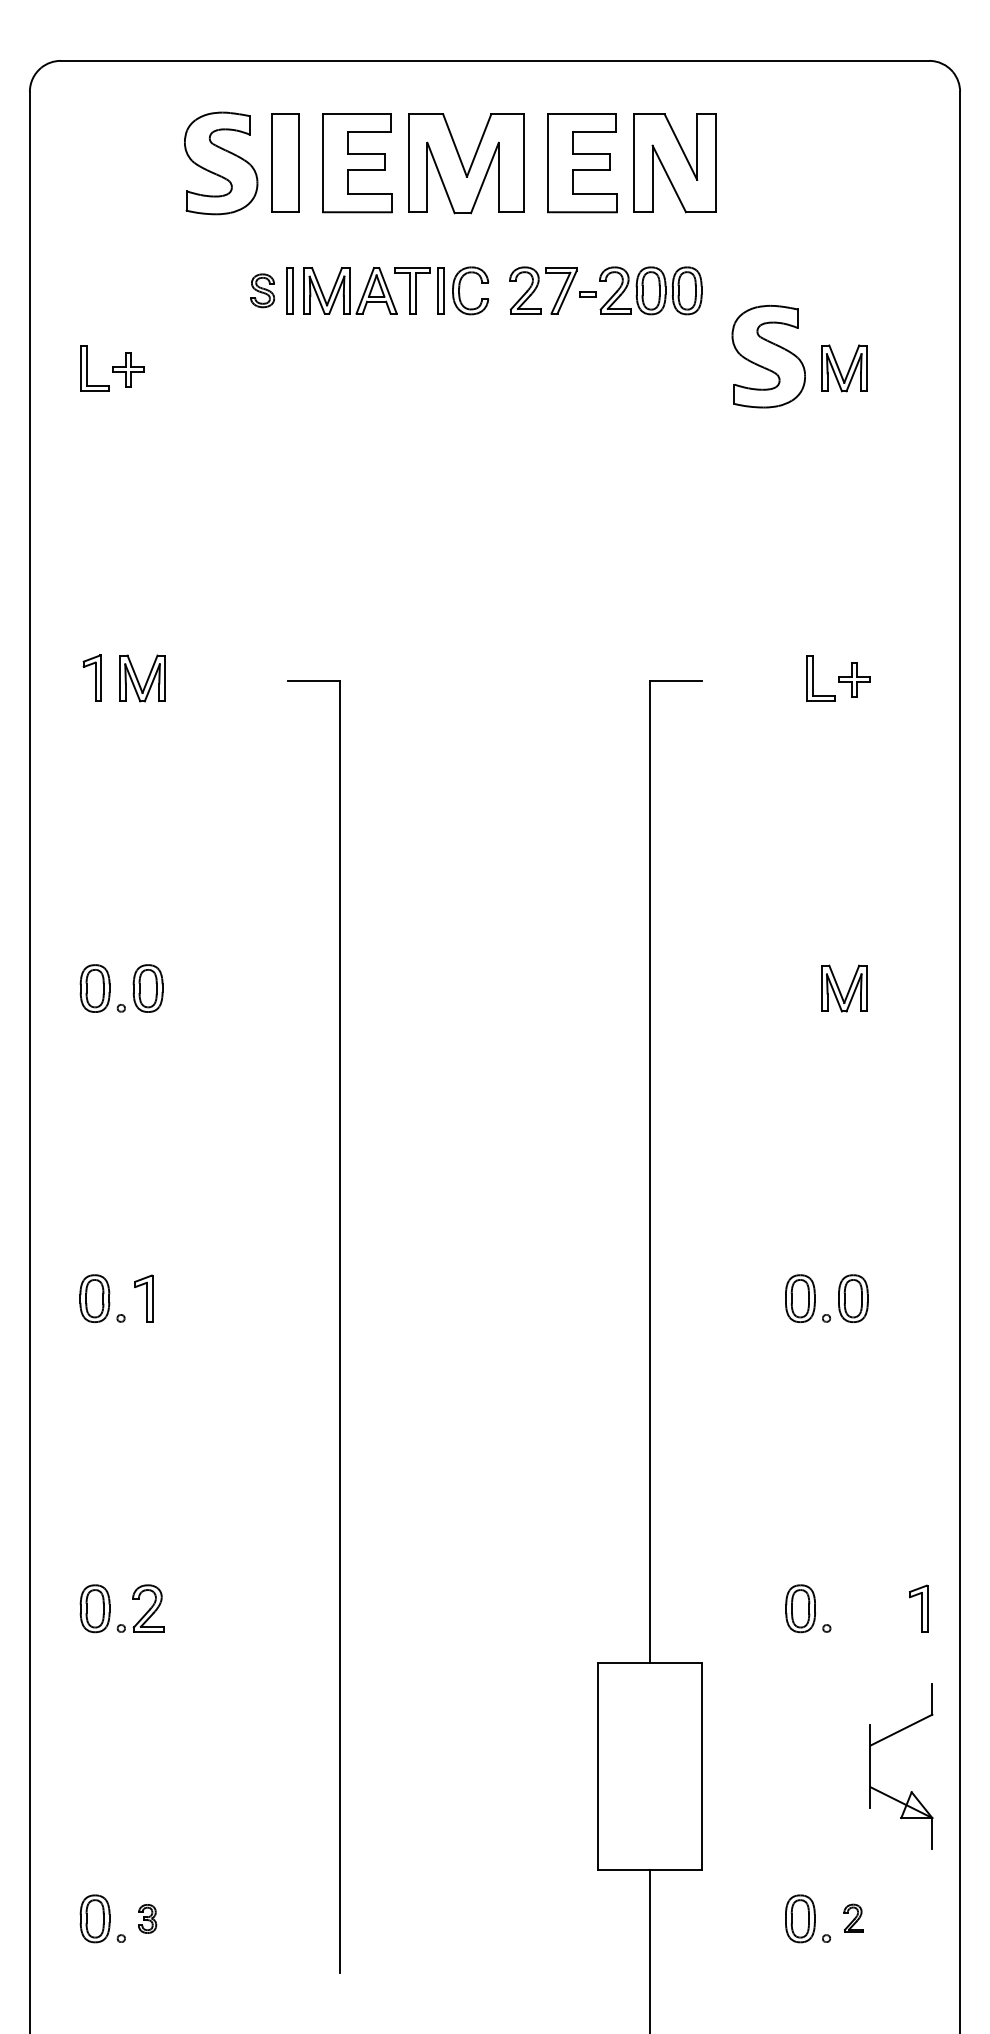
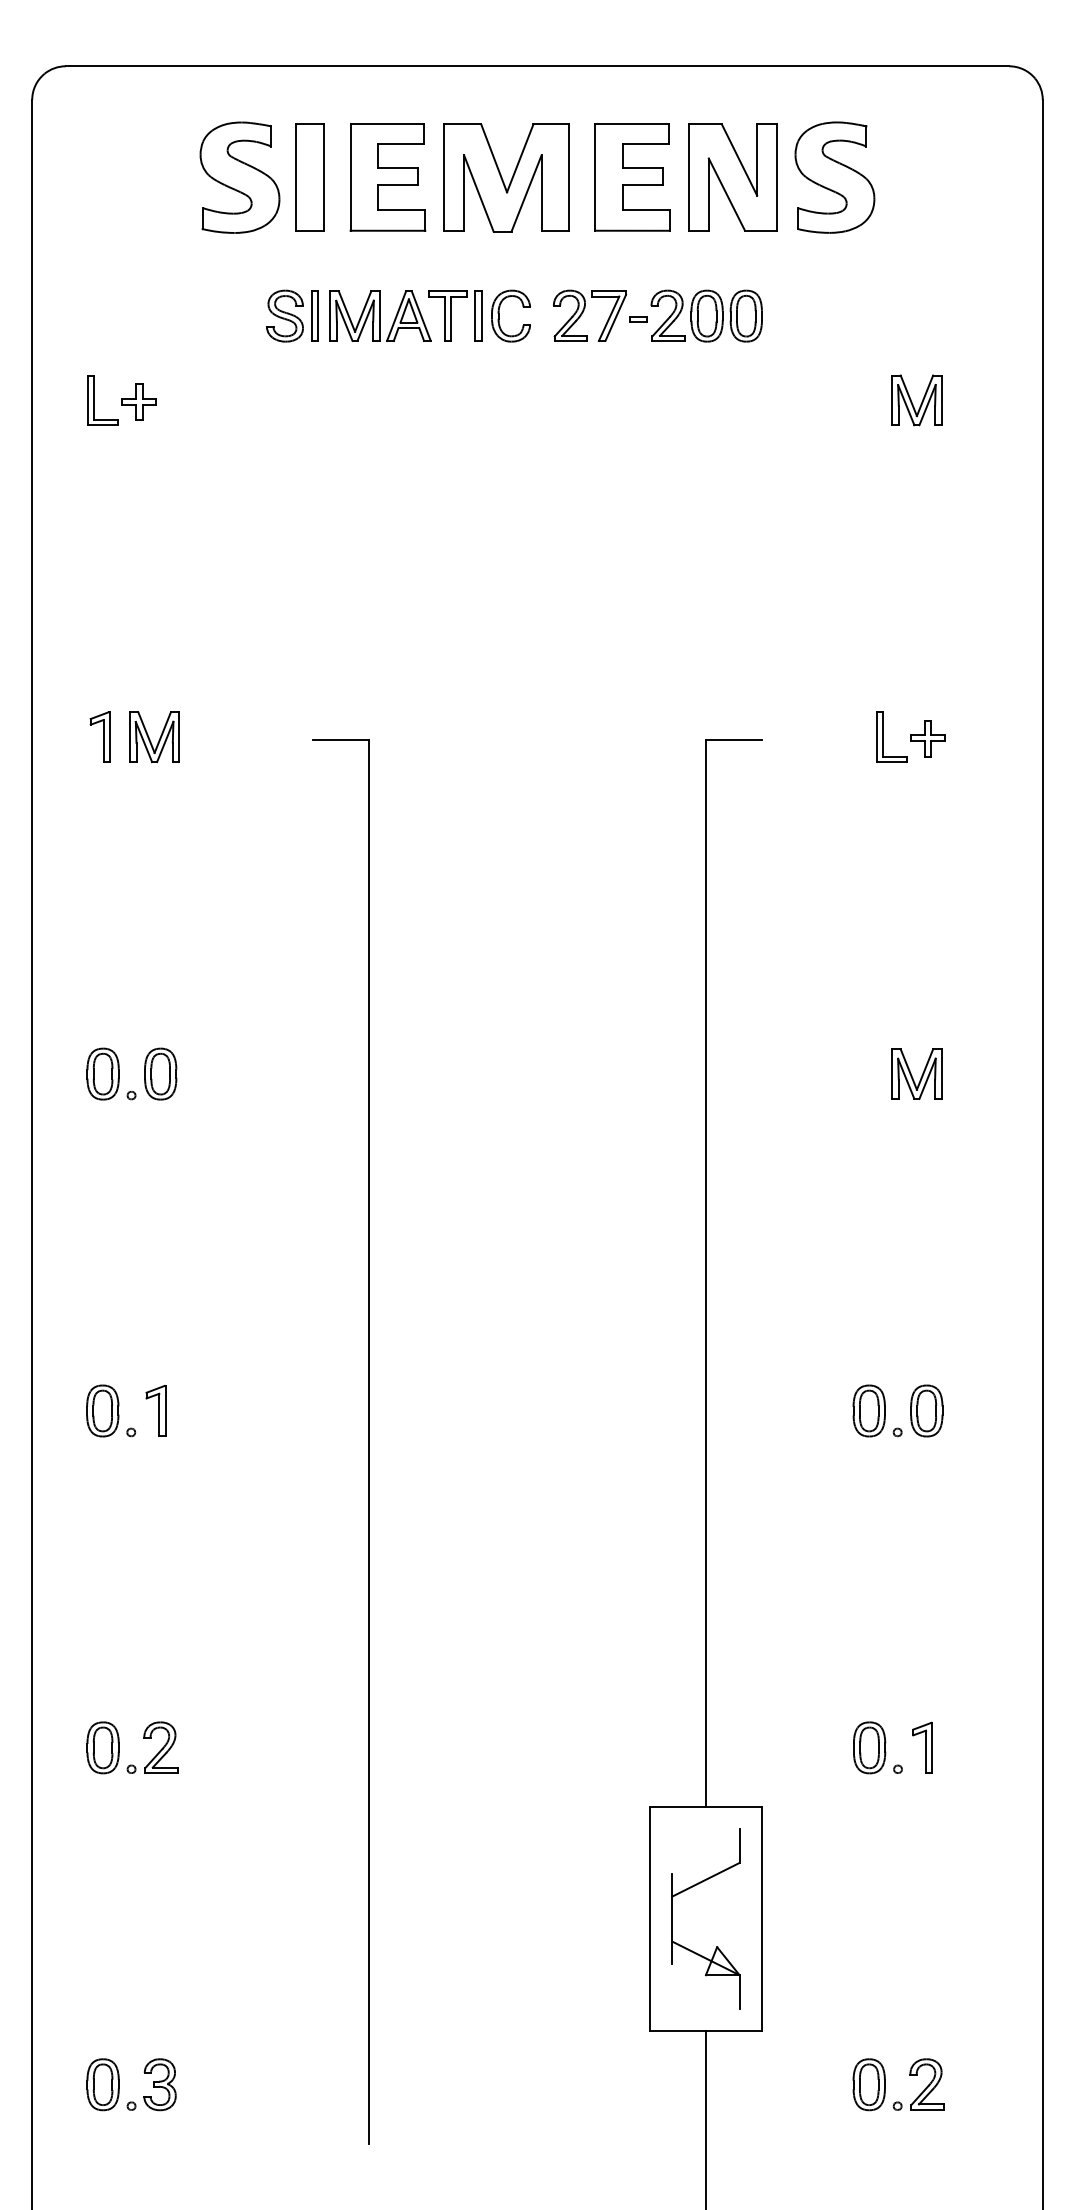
part: (262, 290) -> (284, 315), size x1.43
part: (768, 356) -> (834, 177), moved
part: (918, 1608) -> (922, 1747), moved
part: (911, 1791) -> (716, 1946), moved
part: (147, 1918) -> (159, 2084), size x1.67
part: (853, 1918) -> (926, 2084), size x1.67

